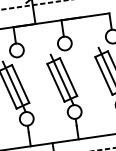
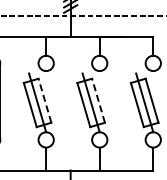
line: (68, 76) -> (98, 100), solid -> dashed
line: (20, 83) -> (44, 100), solid -> dashed

